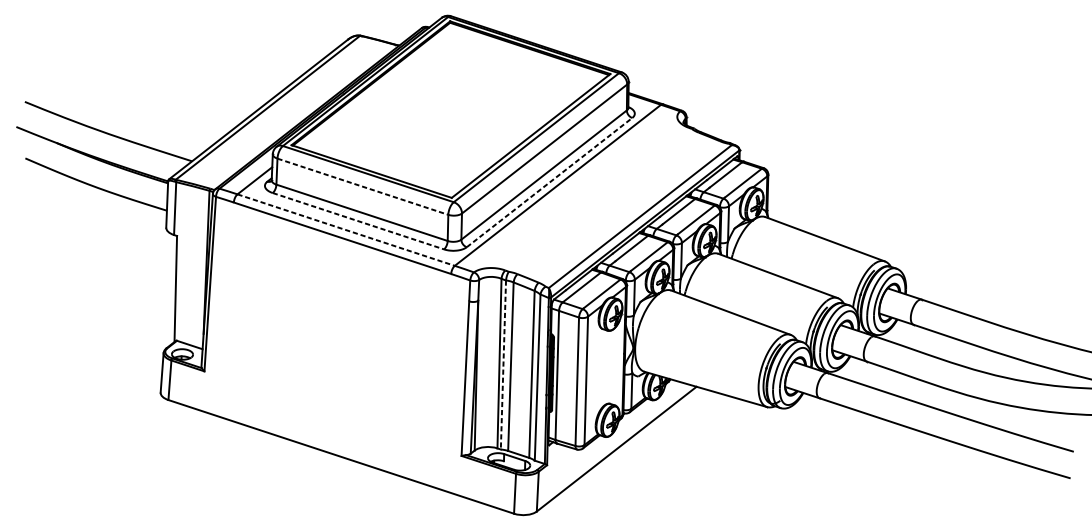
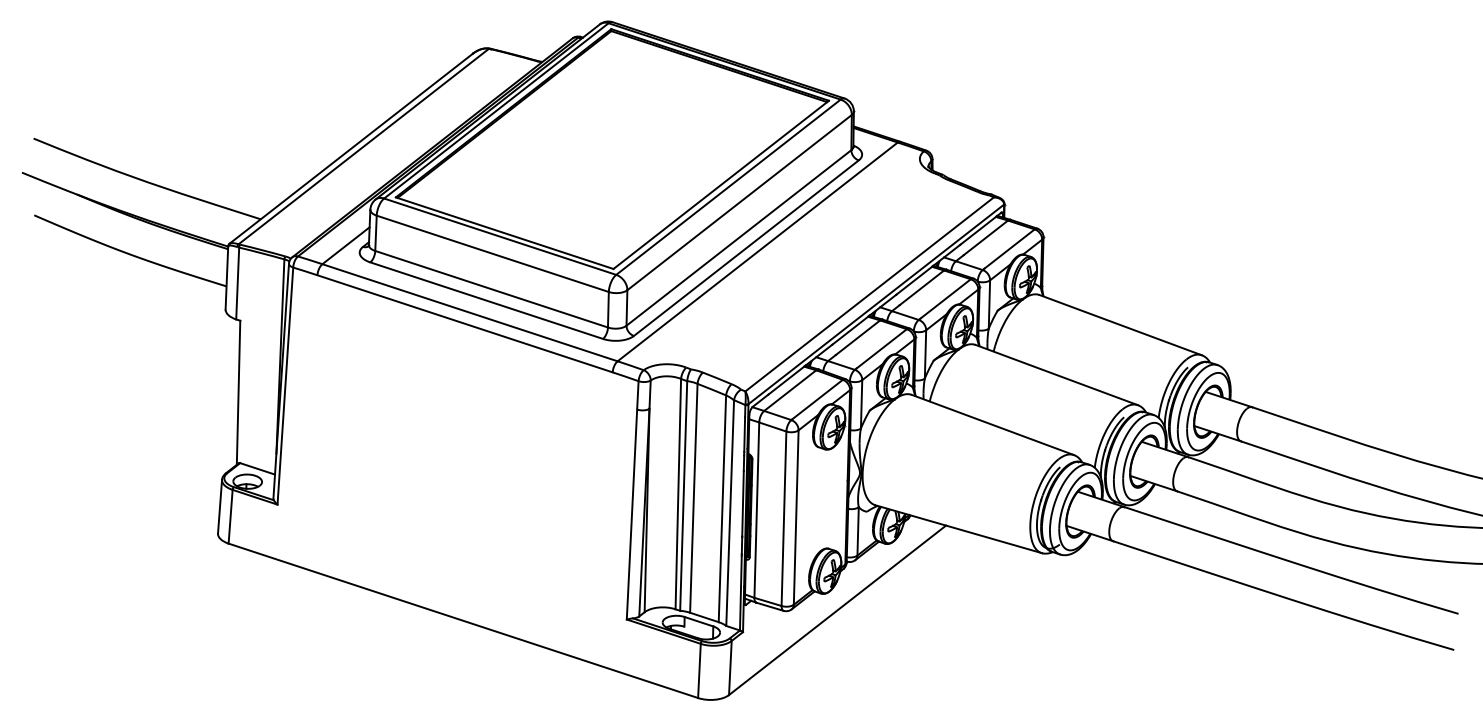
line: (549, 182) -> (746, 248), dashed -> solid
line: (363, 187) -> (493, 254), dashed -> solid
line: (359, 221) -> (487, 300), dashed -> solid
line: (346, 229) -> (470, 312), dashed -> solid
line: (503, 365) -> (683, 496), dashed -> solid

